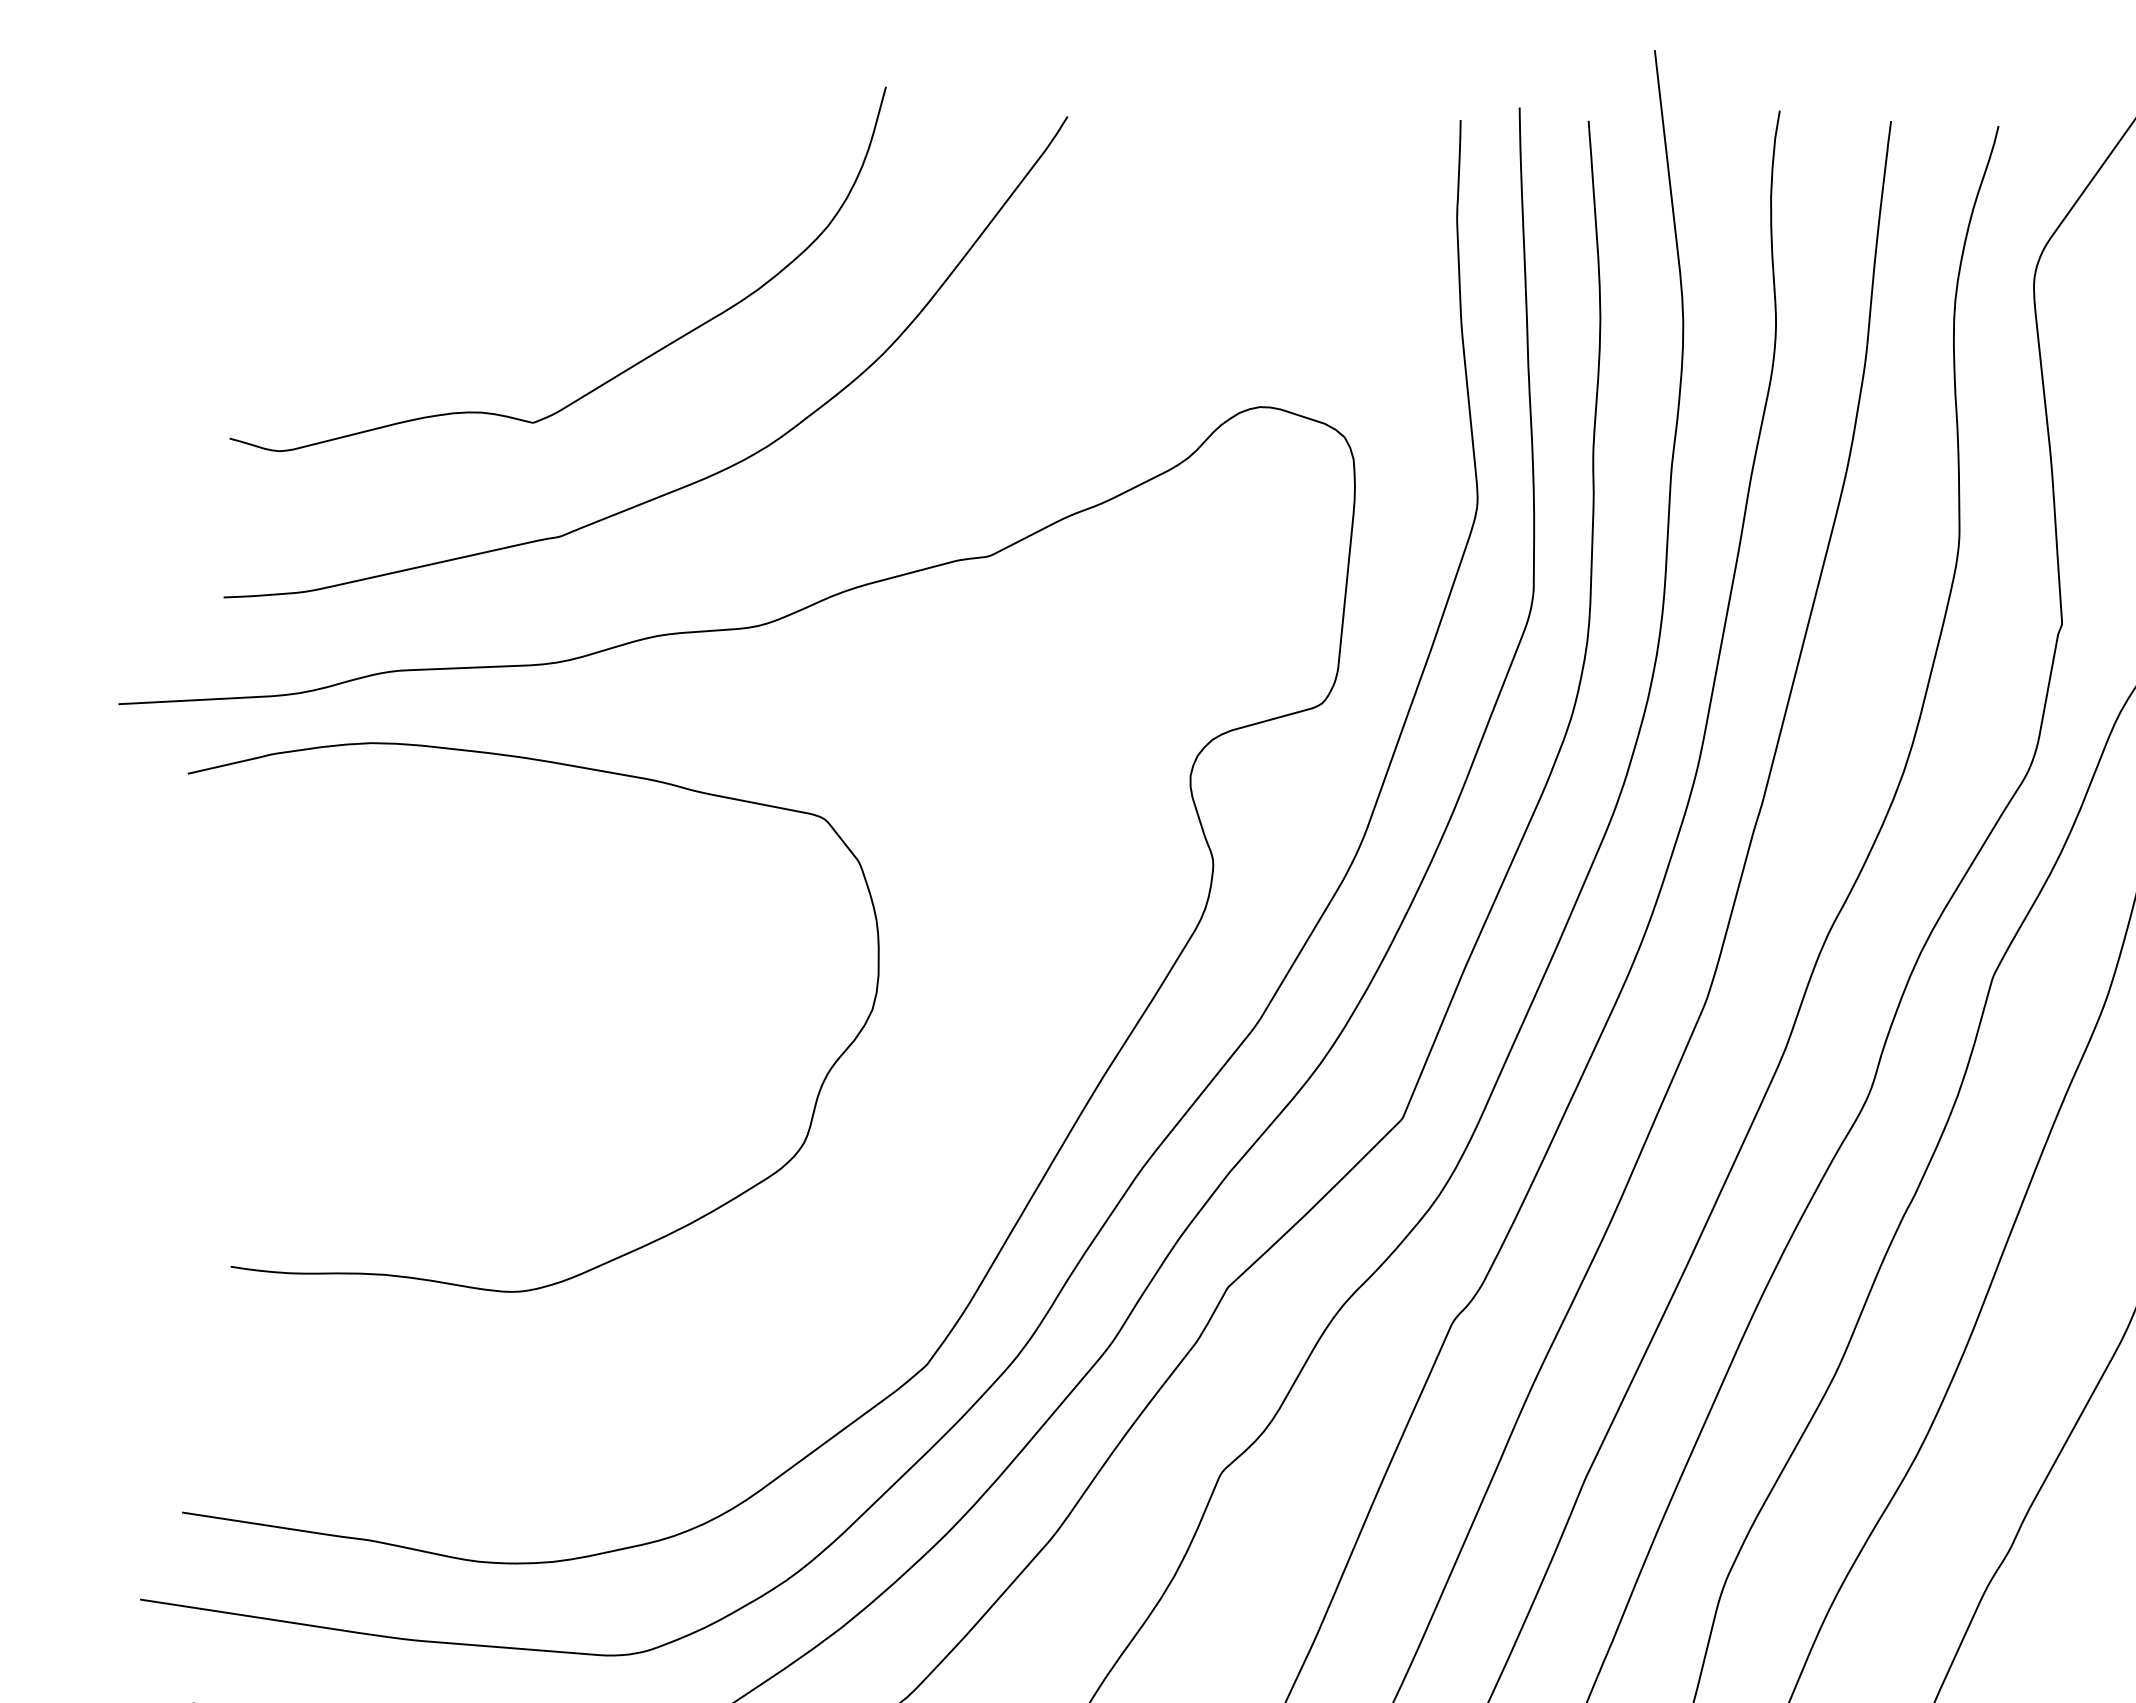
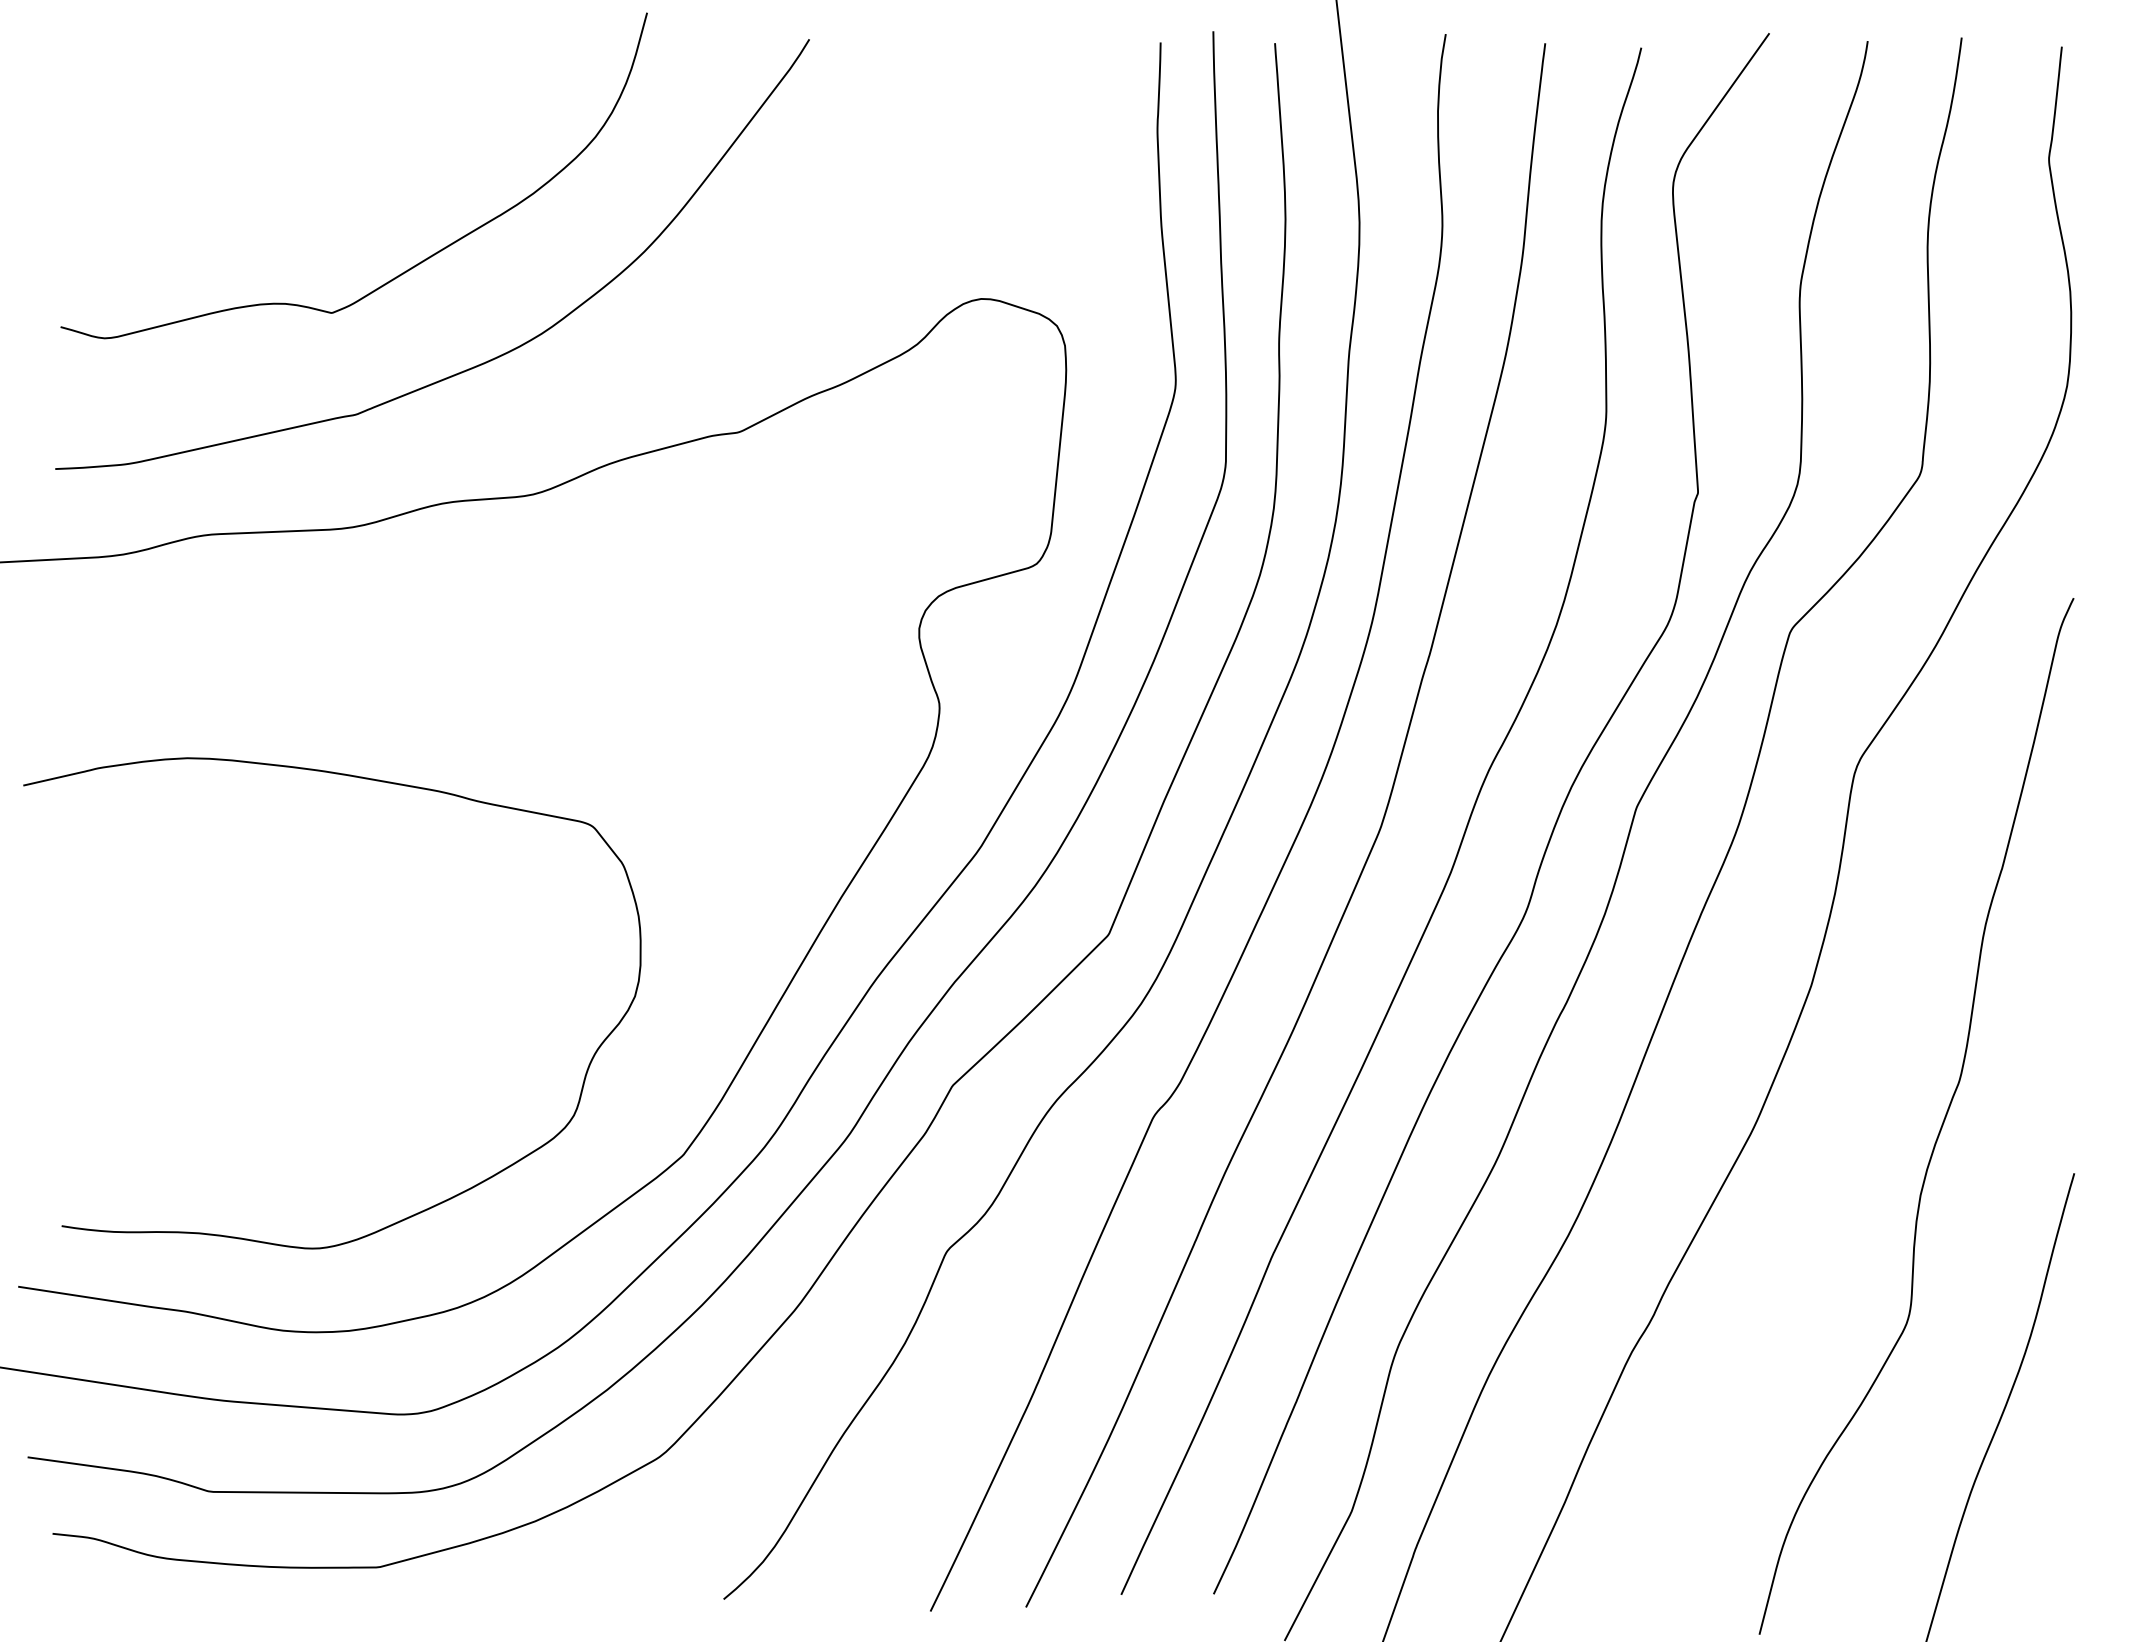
curve: (641, 1245) -> (428, 1207), moved

